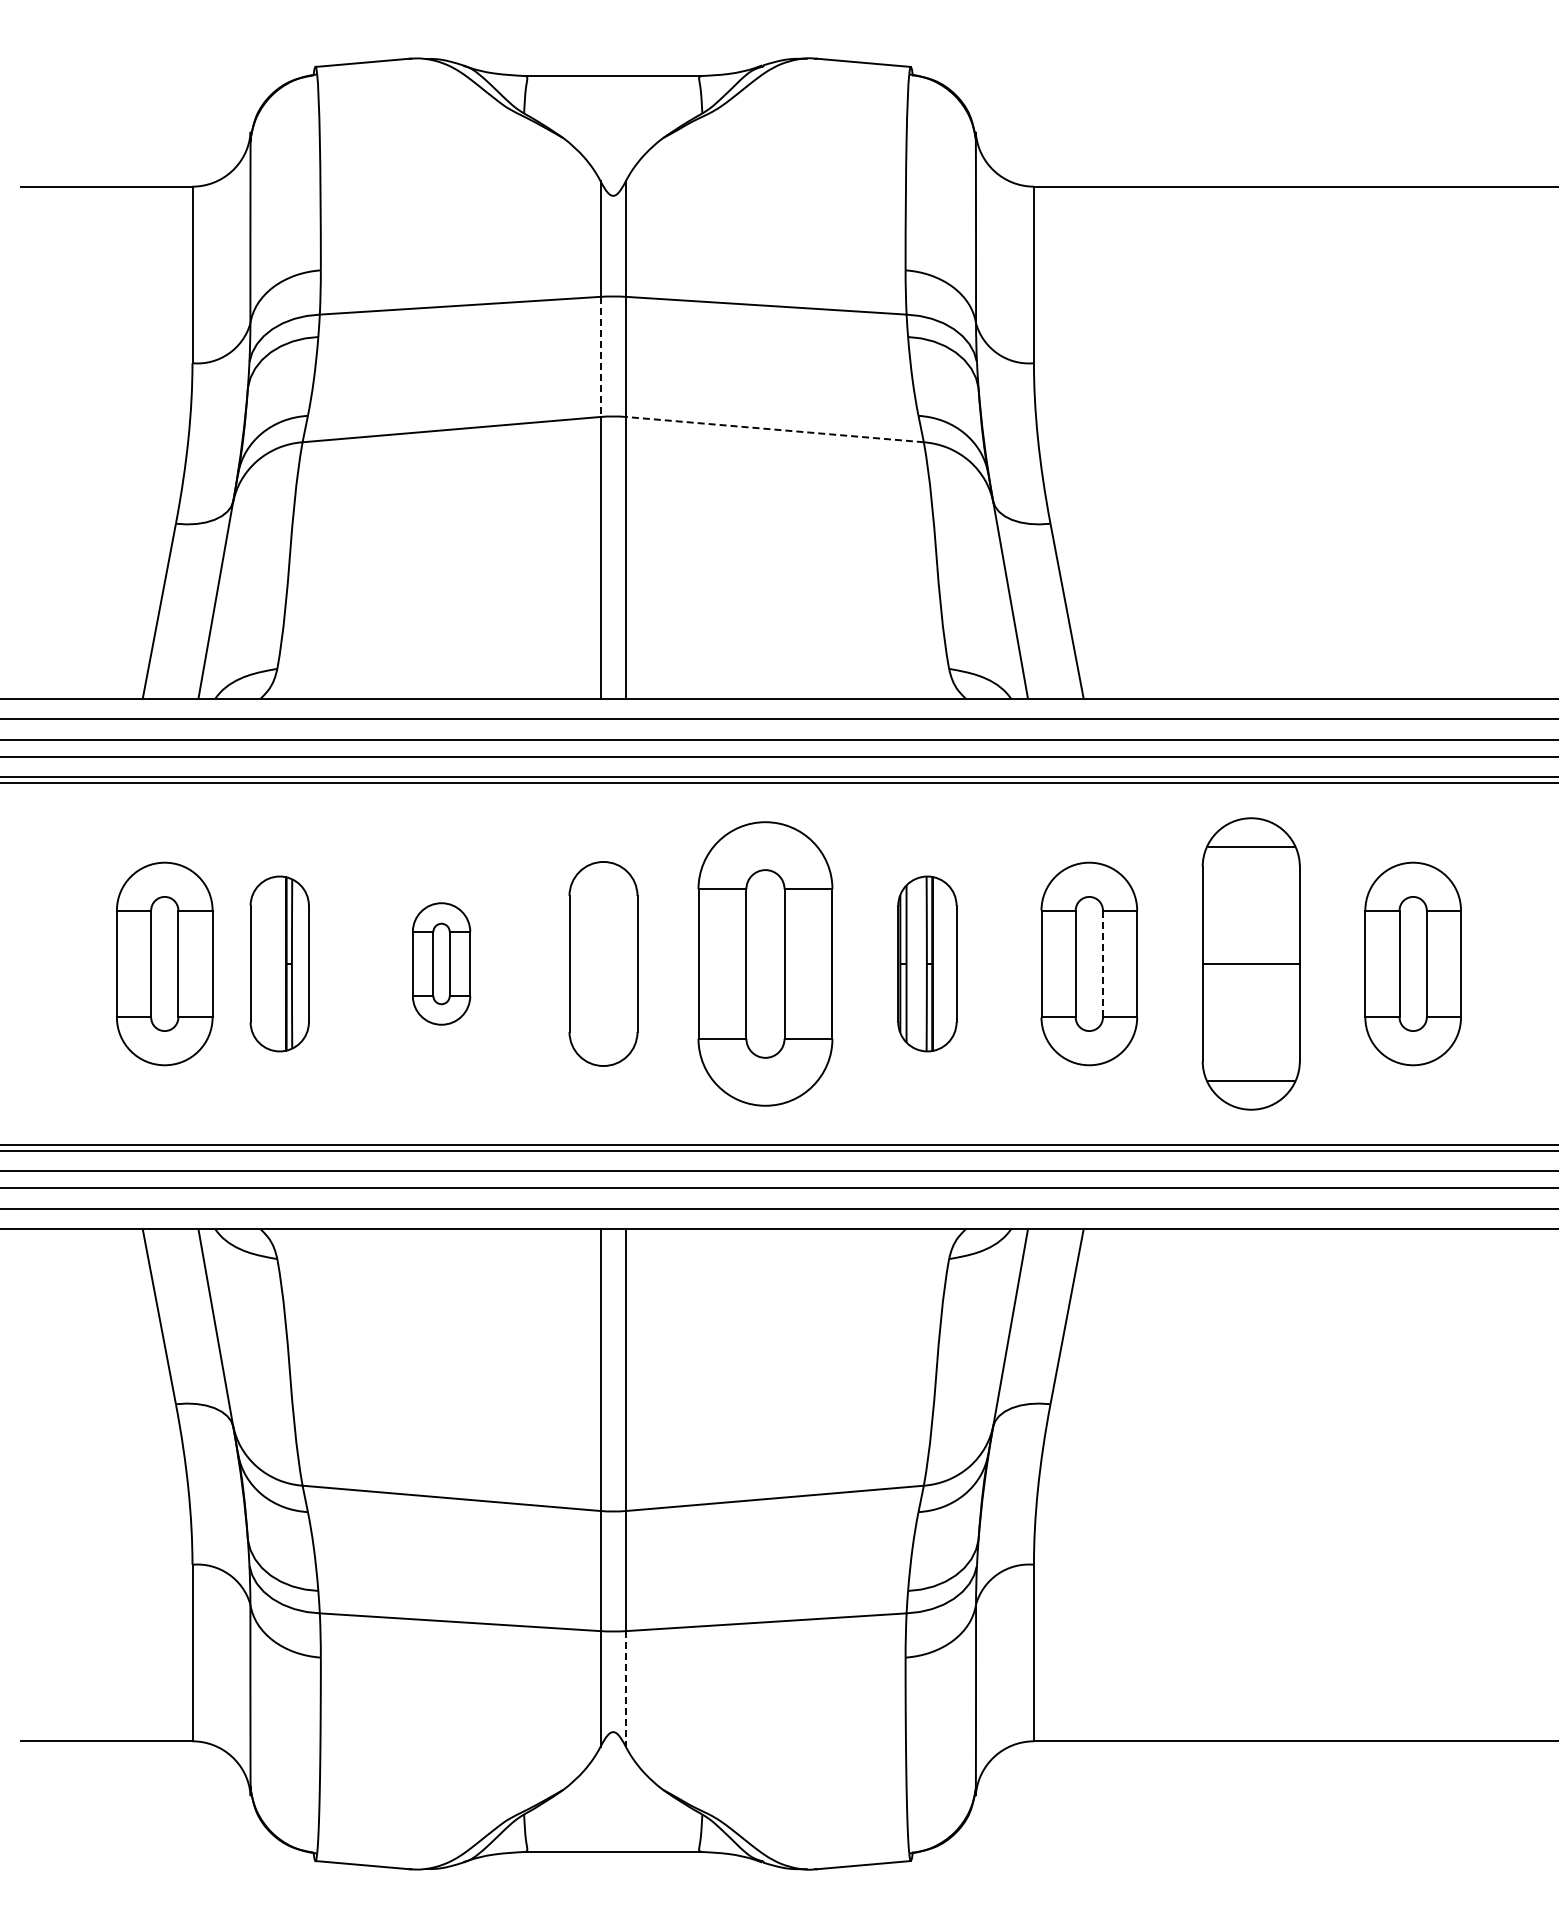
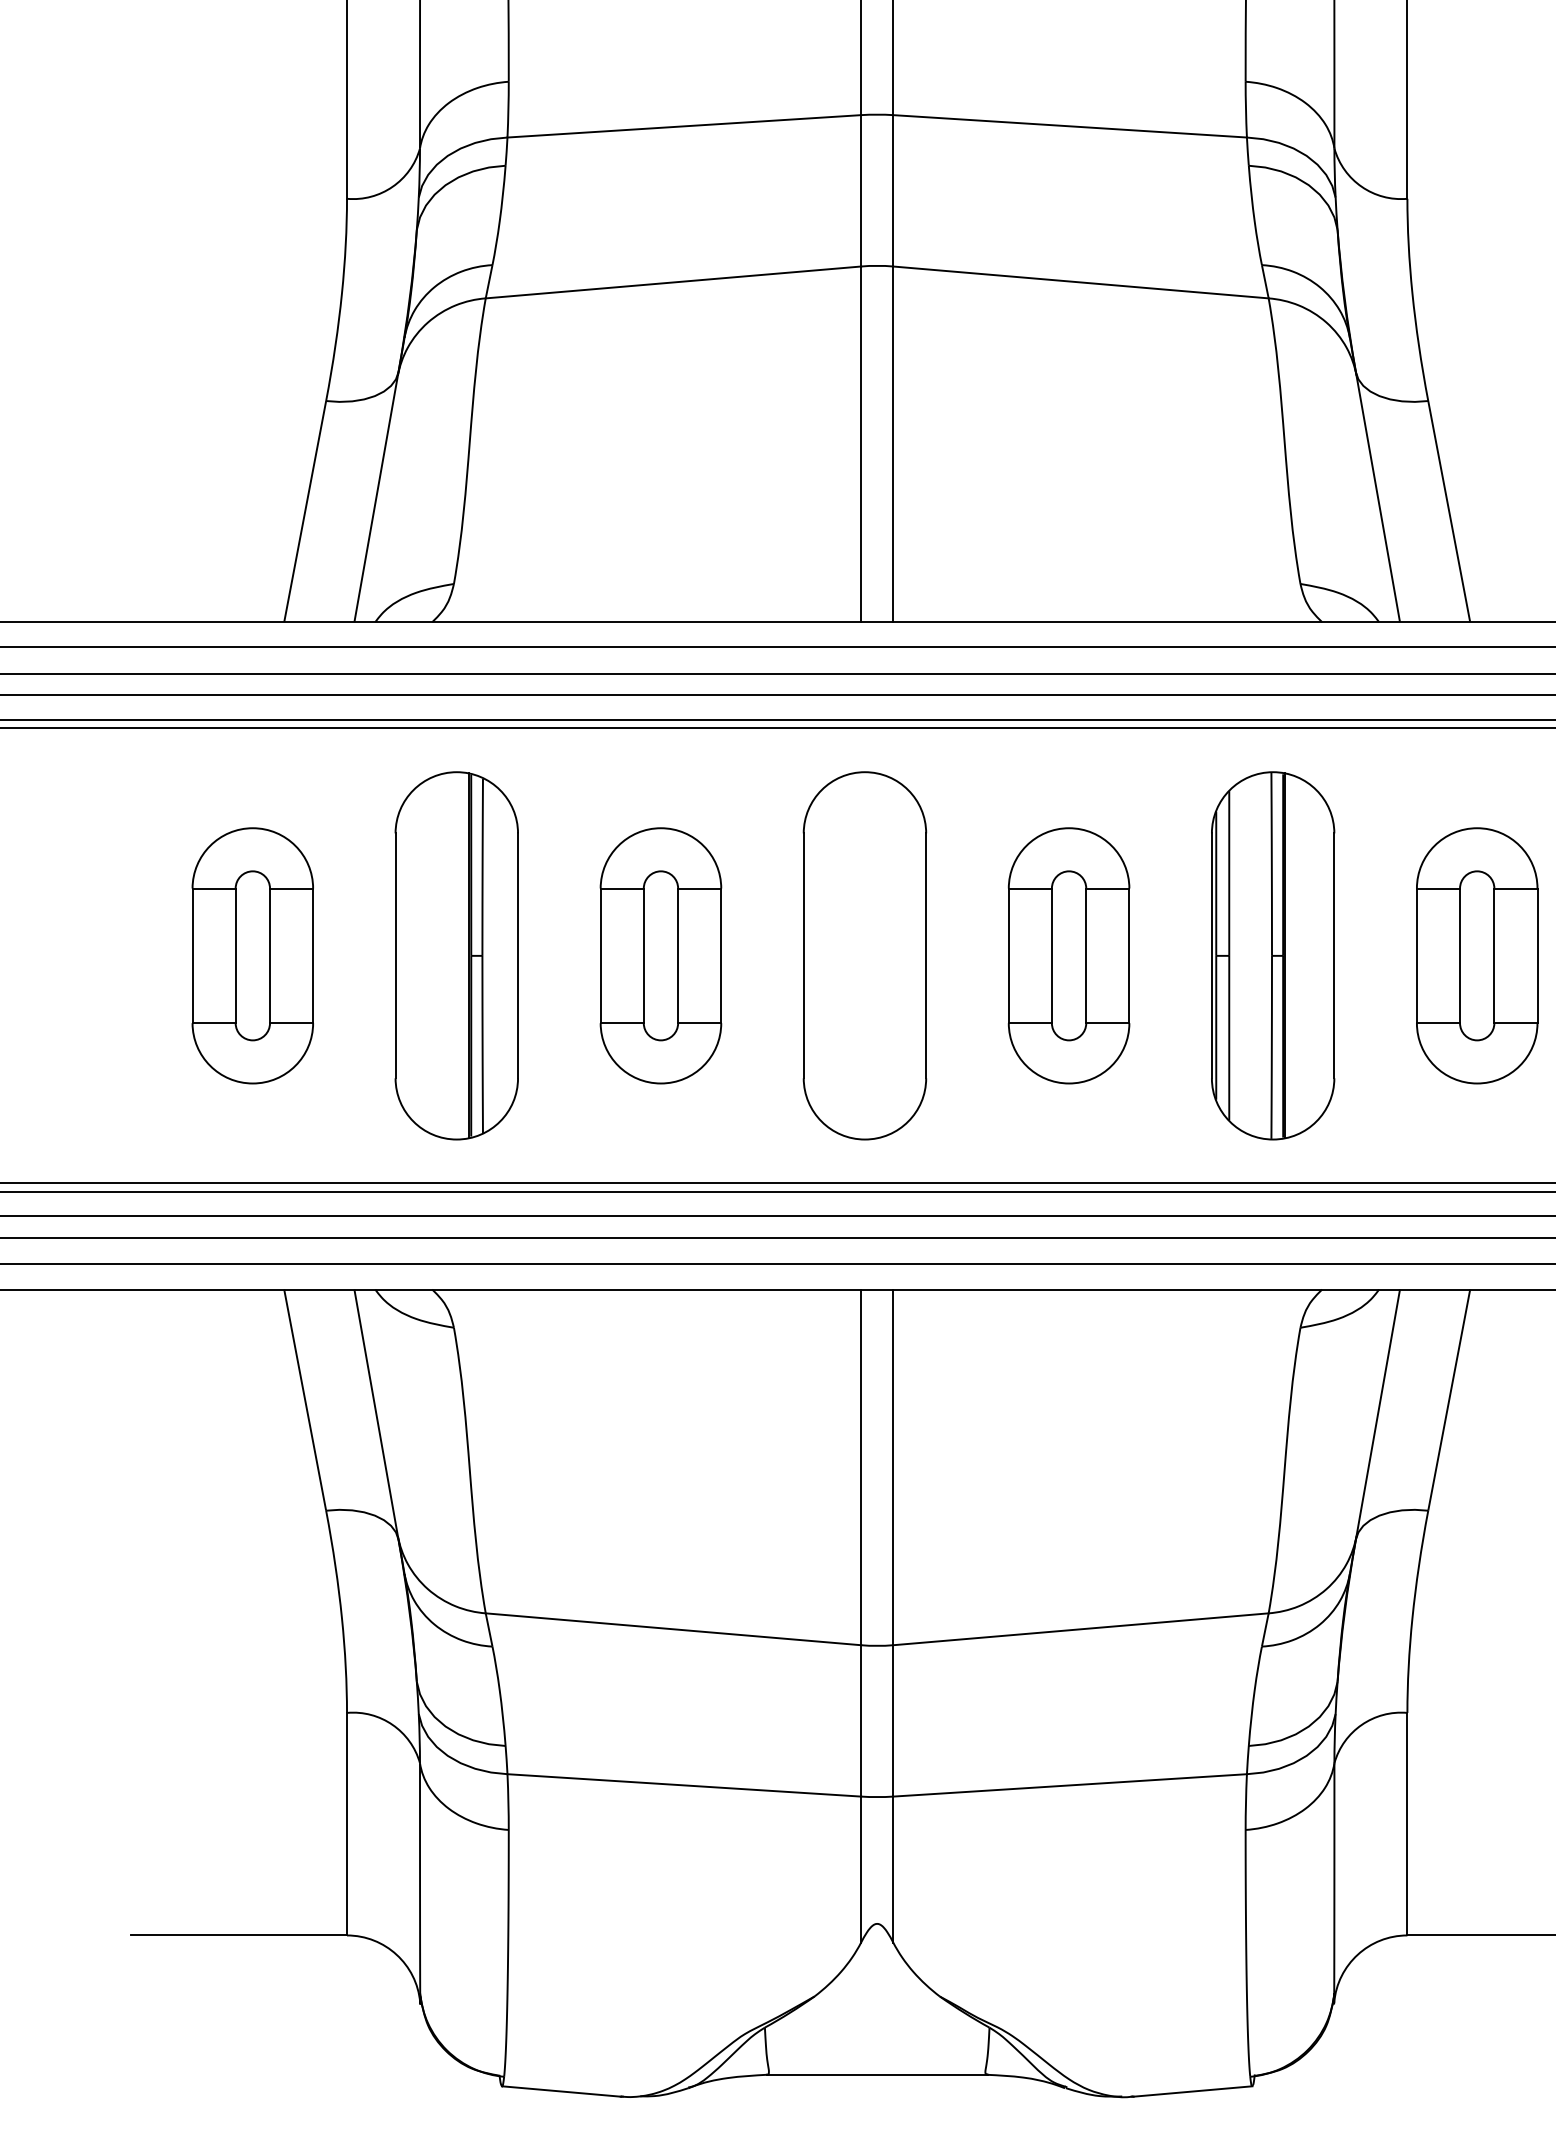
line: (600, 357) -> (861, 191), dashed -> solid
line: (774, 429) -> (1080, 282), dashed -> solid
part: (164, 963) -> (252, 955), moved
part: (279, 963) -> (456, 955), size x1.67
part: (441, 963) -> (660, 955), size x1.67
part: (603, 963) -> (864, 955), size x1.43
part: (765, 963) -> (1069, 955), size x0.71
part: (927, 963) -> (1273, 955), size x1.67
line: (1102, 963) -> (1493, 955), dashed -> solid
line: (625, 1689) -> (892, 1870), dashed -> solid

